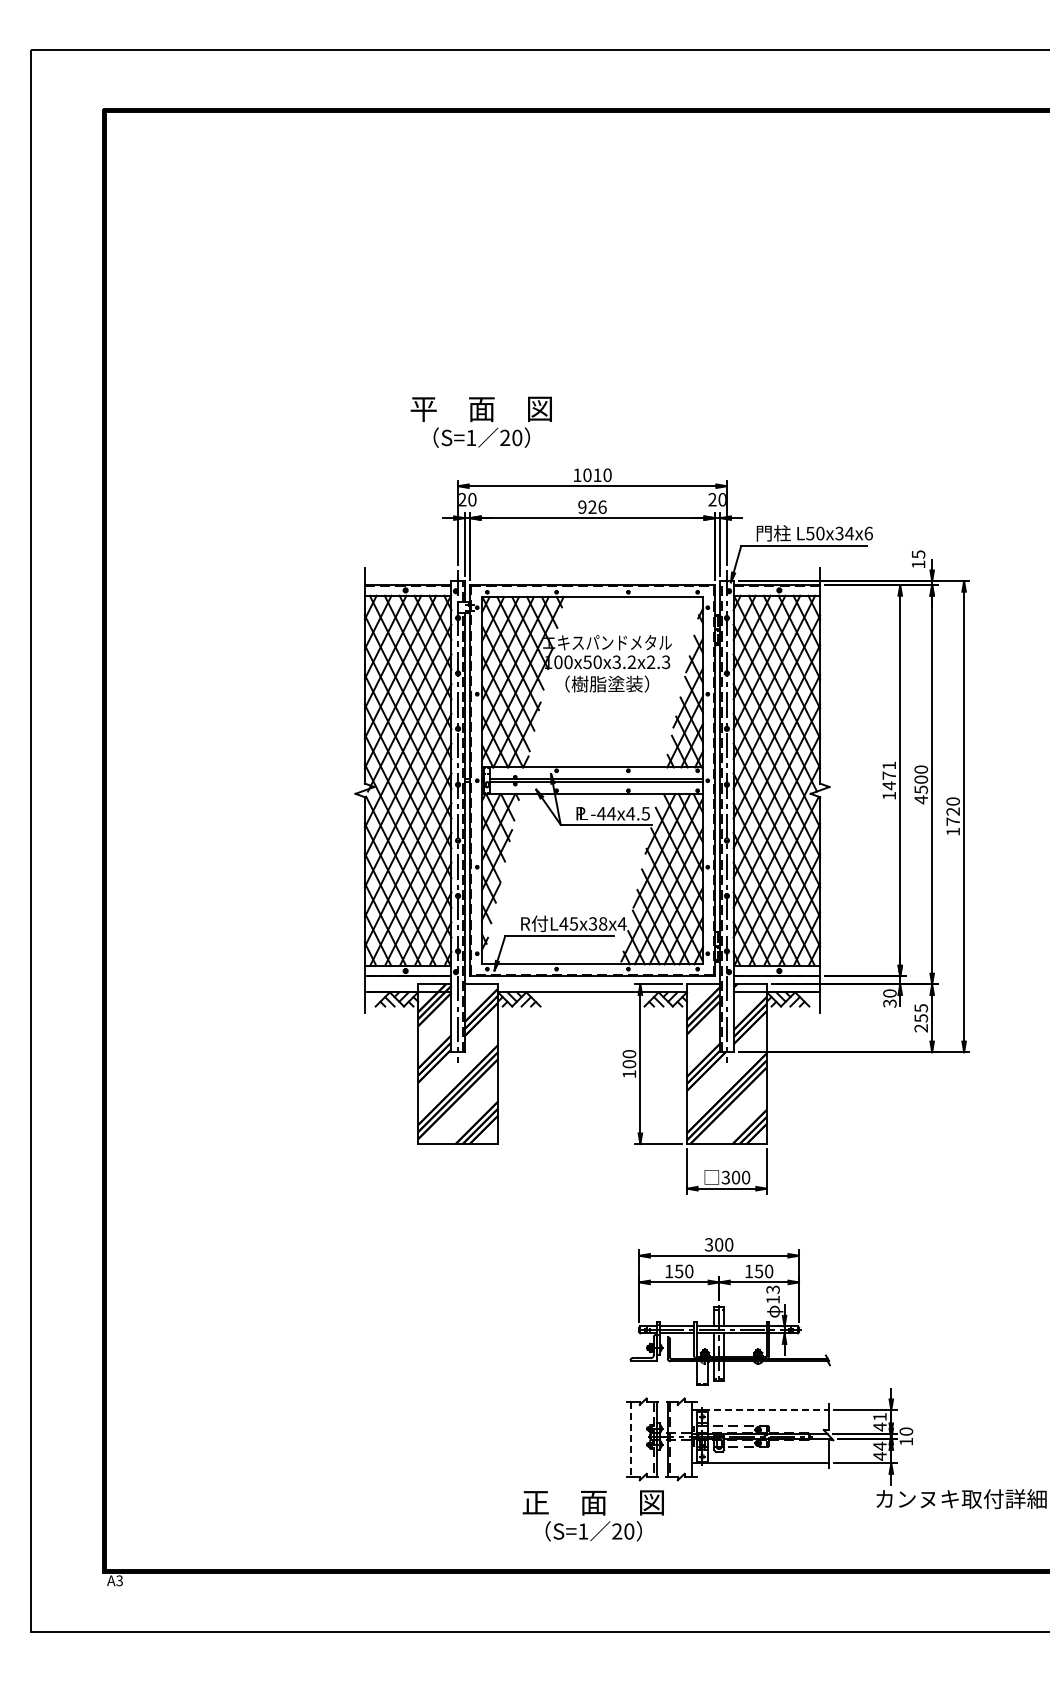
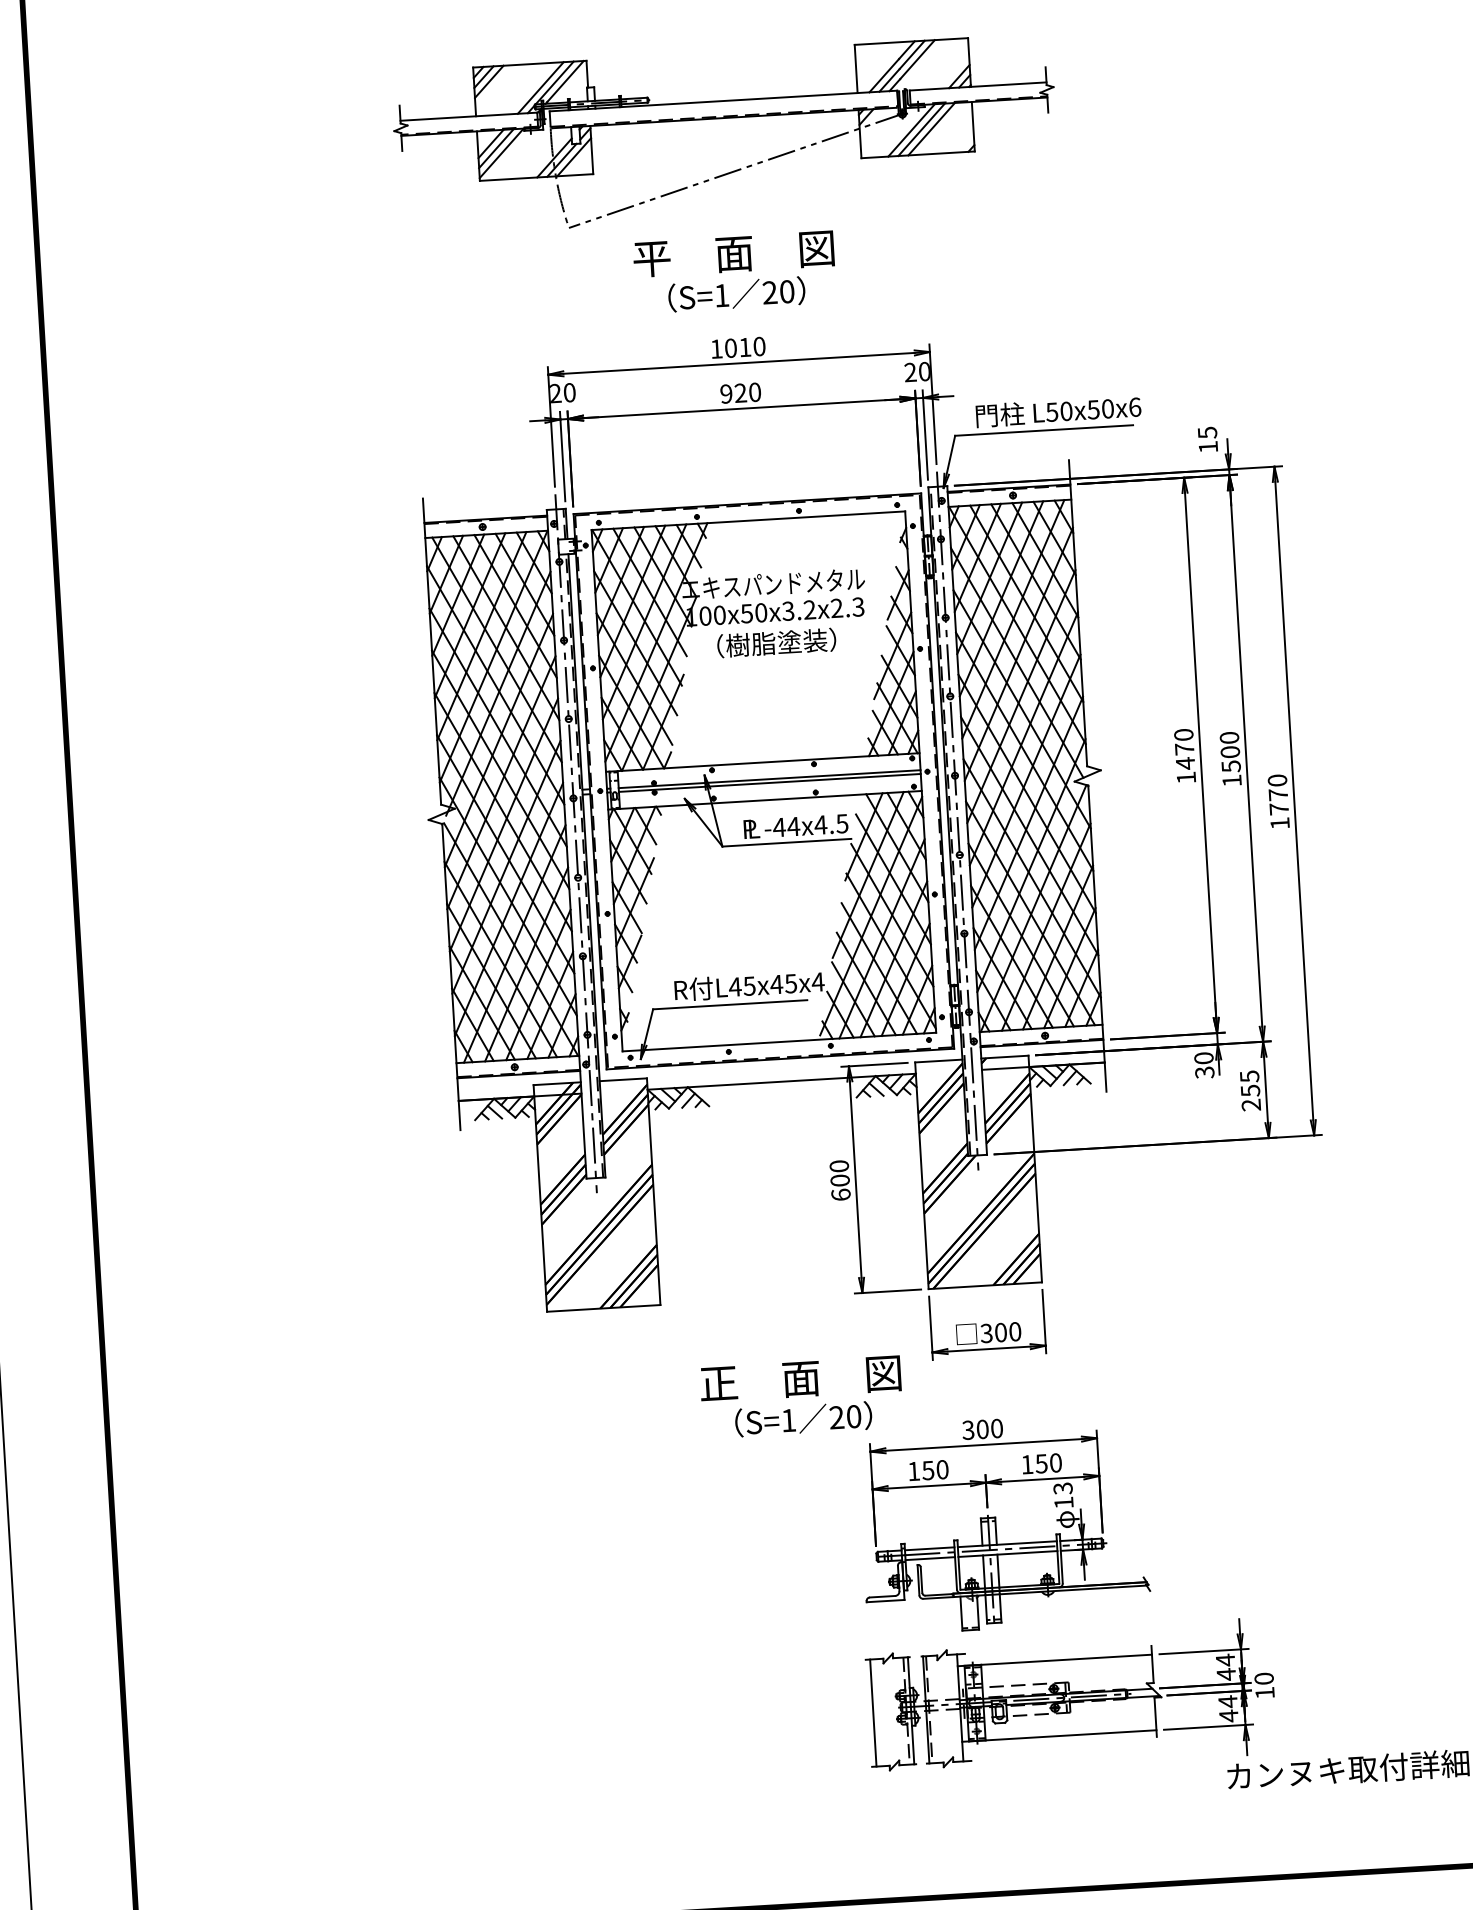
part: (592, 313) -> (724, 118), added
text: (480, 421) -> (733, 271), moved
text: (602, 506) -> (754, 391), 926 -> 920
text: (844, 533) -> (1100, 409), L50x34x6 -> L50x50x6
text: (889, 765) -> (1184, 734), 1471 -> 1470
text: (920, 799) -> (1230, 780), 4500 -> 1500
text: (952, 811) -> (1277, 794), 1720 -> 1770
text: (597, 923) -> (782, 983), L45x38x4 -> L45x45x4
text: (629, 1074) -> (841, 1195), 100 -> 600
line: (760, 1410) -> (1055, 1661), dashed -> solid
text: (879, 1416) -> (1224, 1659), 41 -> 44
line: (630, 1439) -> (873, 1713), dashed -> solid
text: (592, 1515) -> (800, 1397), moved

